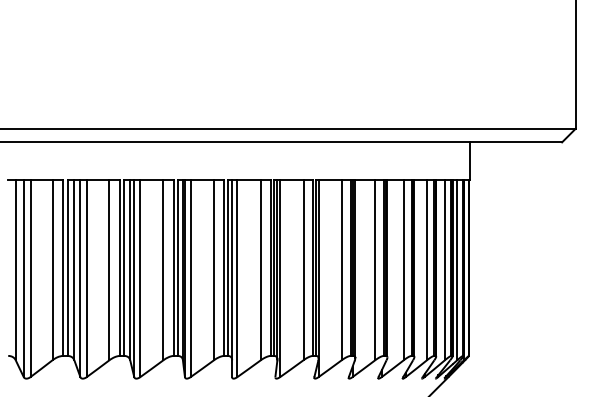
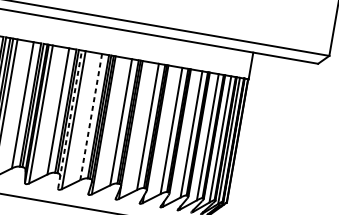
line: (260, 270) -> (90, 117), solid -> dashed
line: (232, 278) -> (70, 119), solid -> dashed

